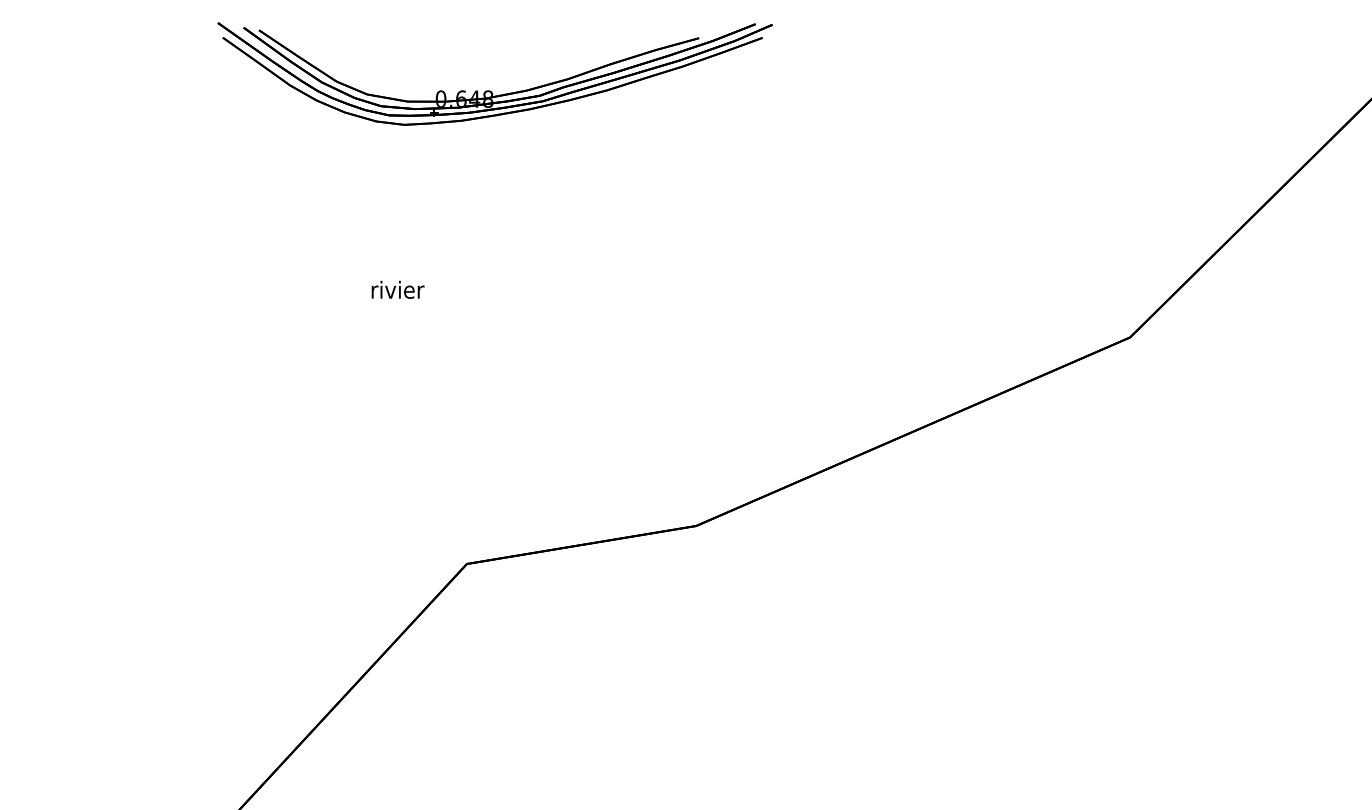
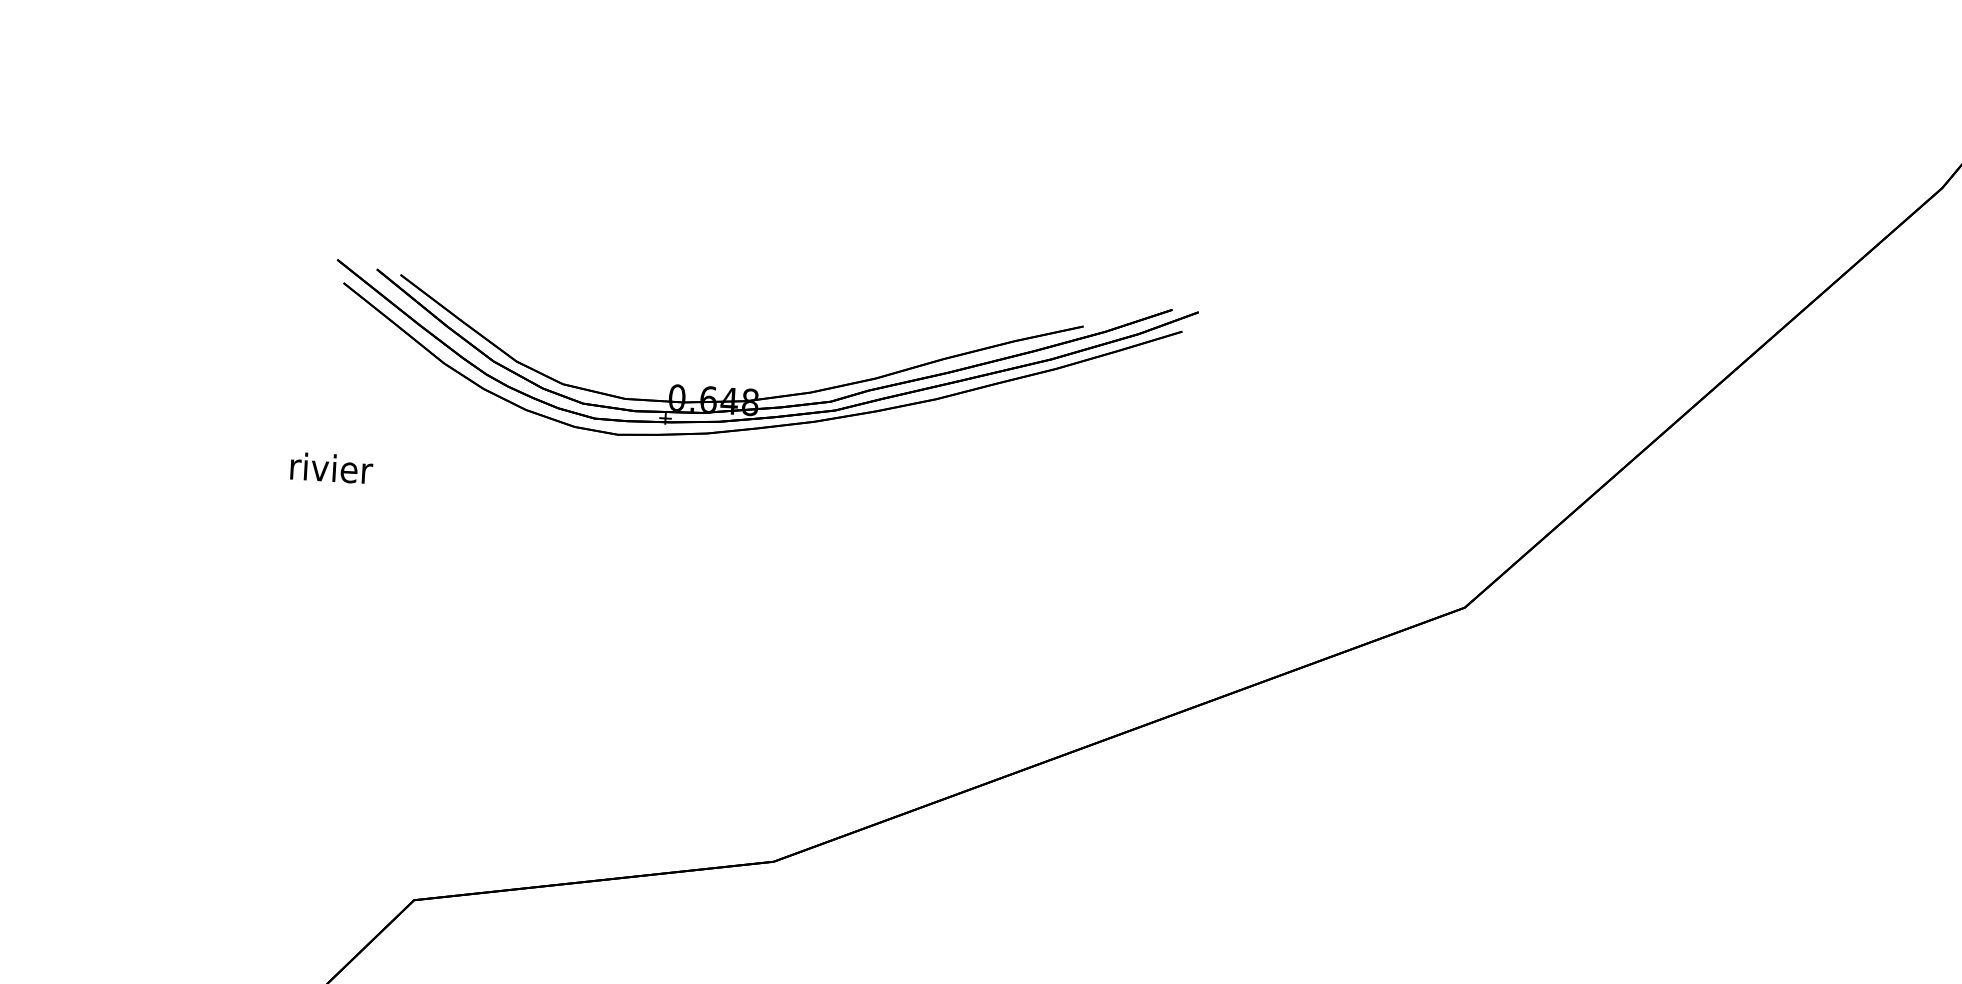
part: (490, 90) -> (754, 389), moved

